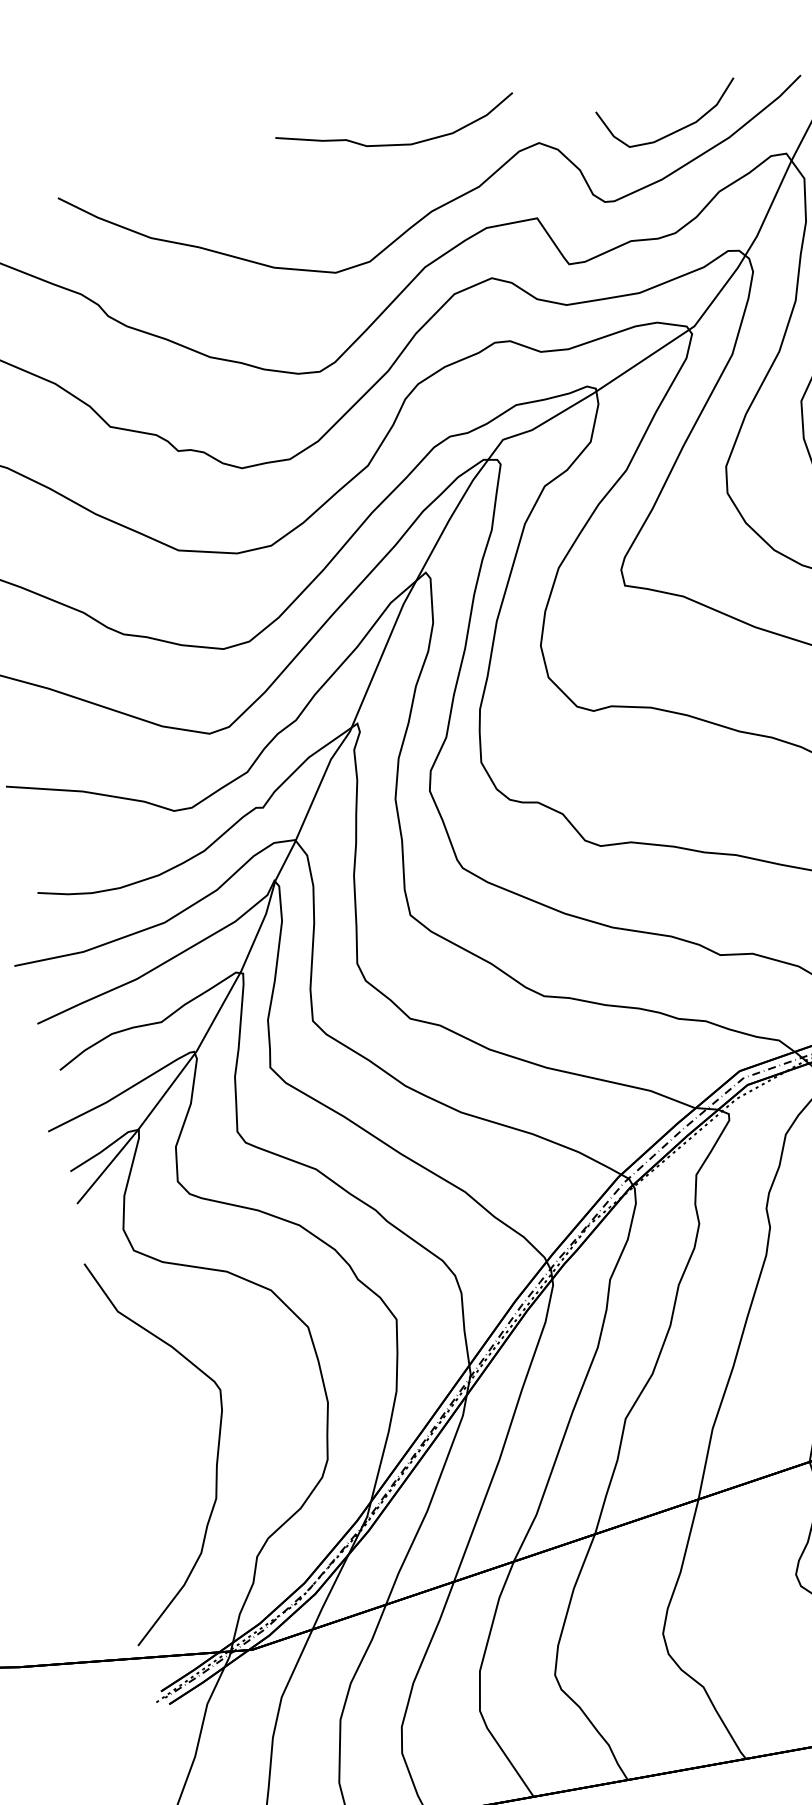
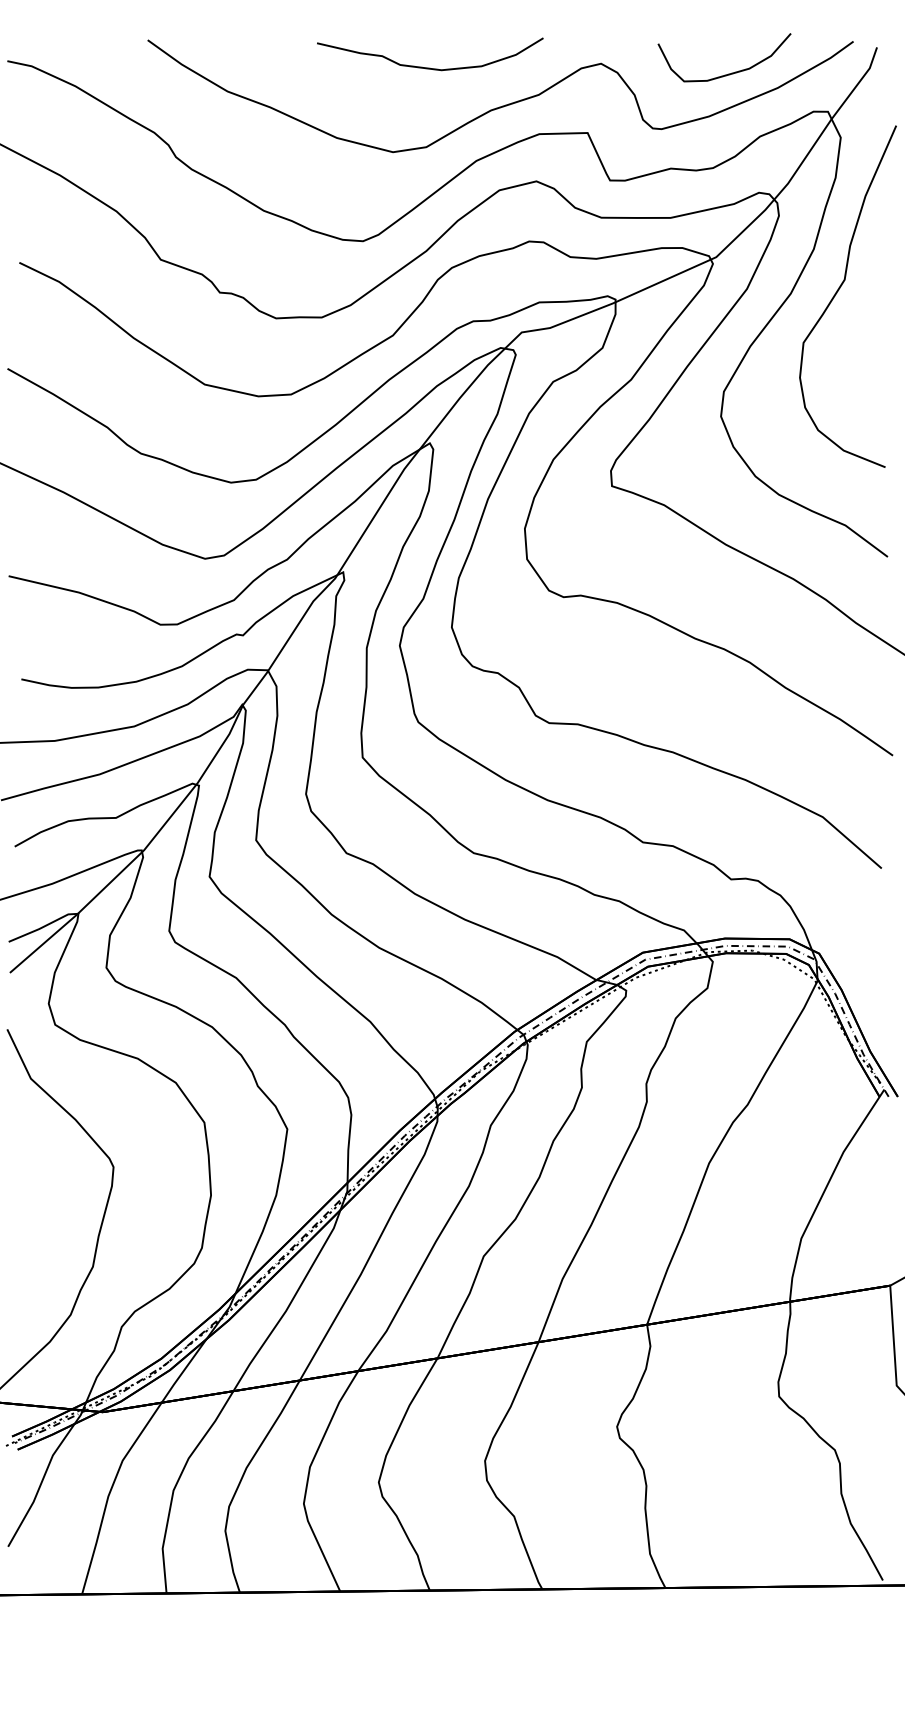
curve: (399, 143) -> (430, 67), moved

